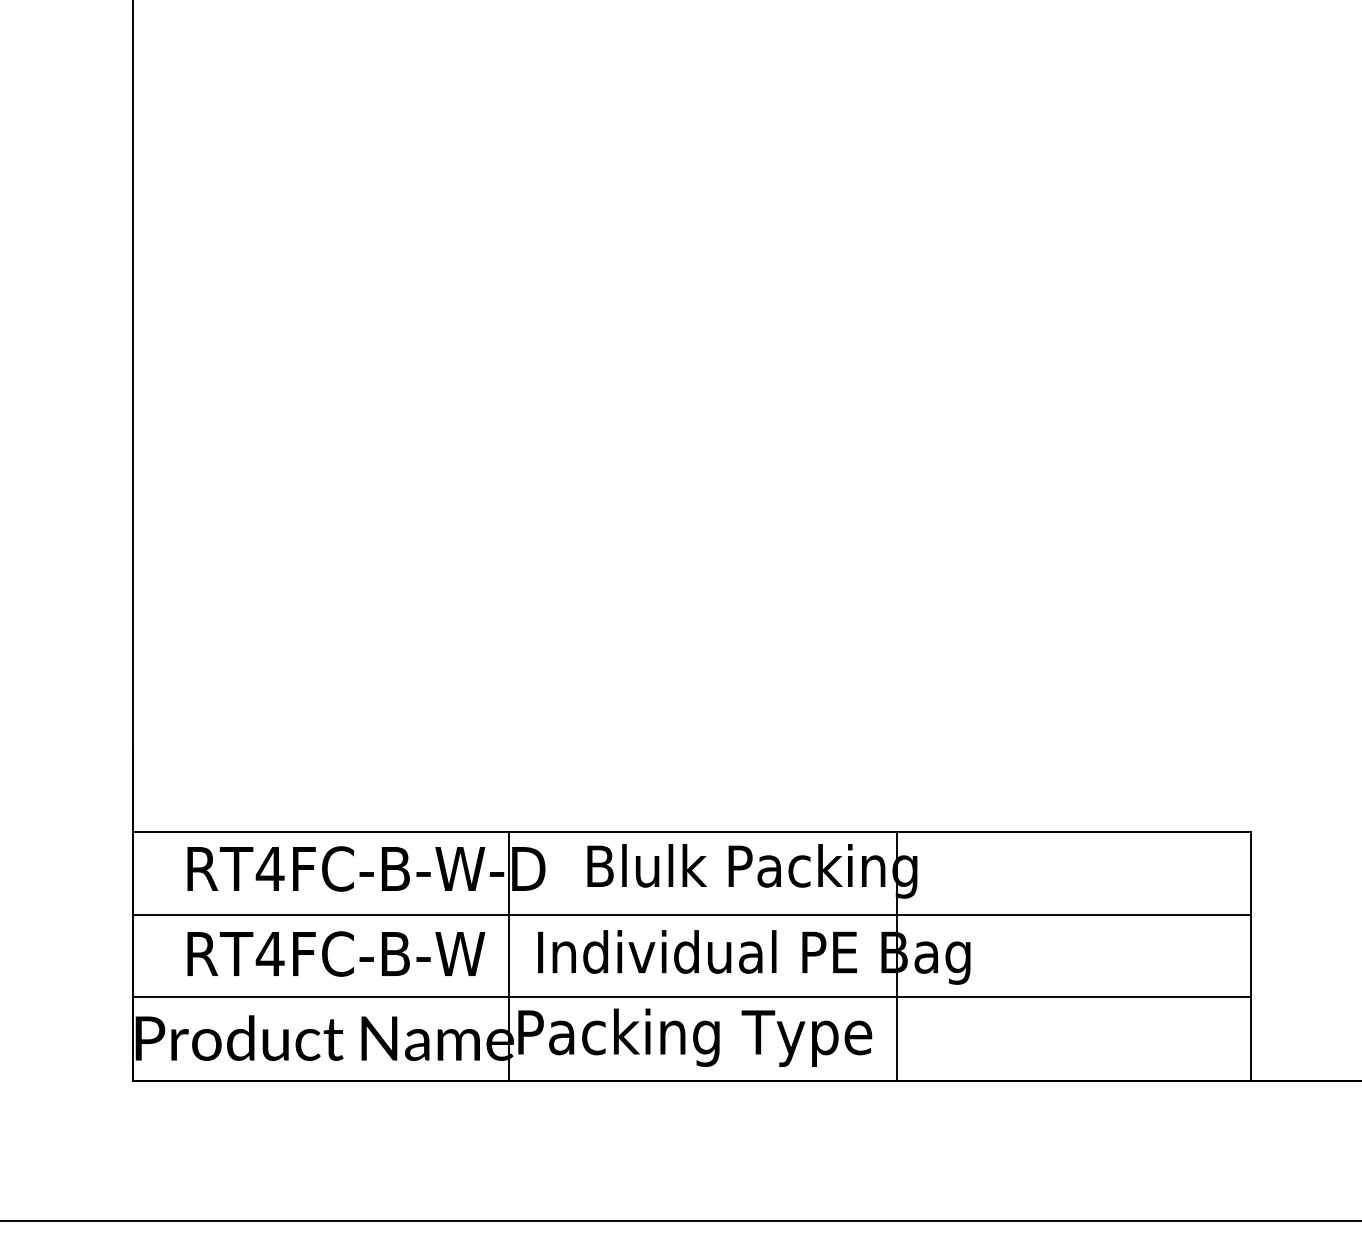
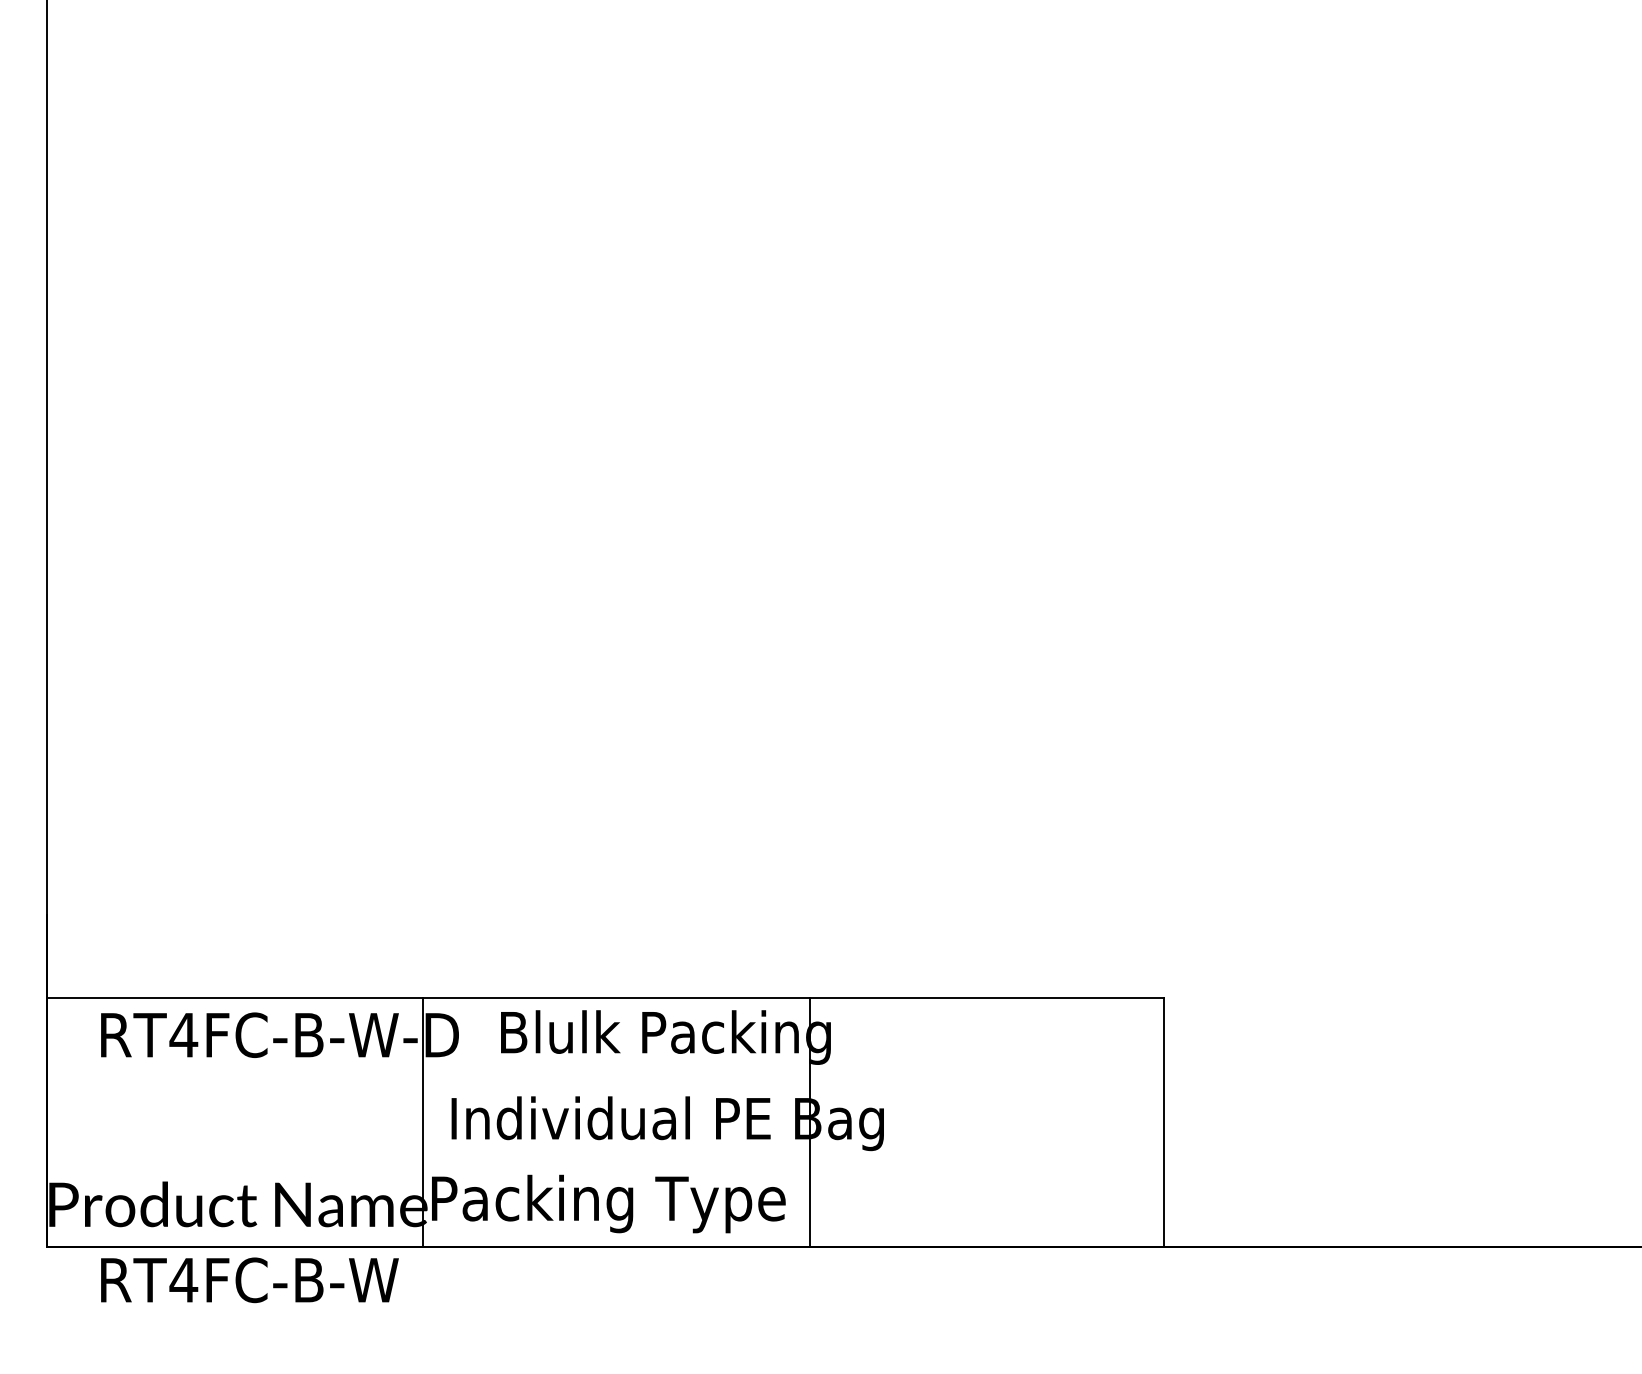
line: (691, 914) -> (605, 1080), removed
text: (335, 954) -> (249, 1280), moved
line: (691, 997) -> (605, 1163), removed

